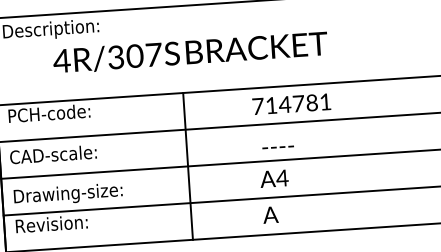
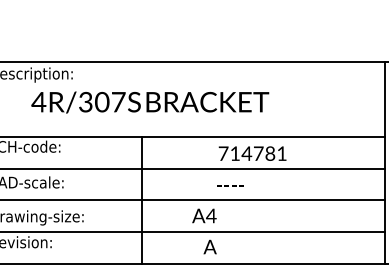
text: (291, 104) -> (252, 153), moved
text: (278, 146) -> (230, 185), moved
text: (274, 178) -> (204, 215), moved

